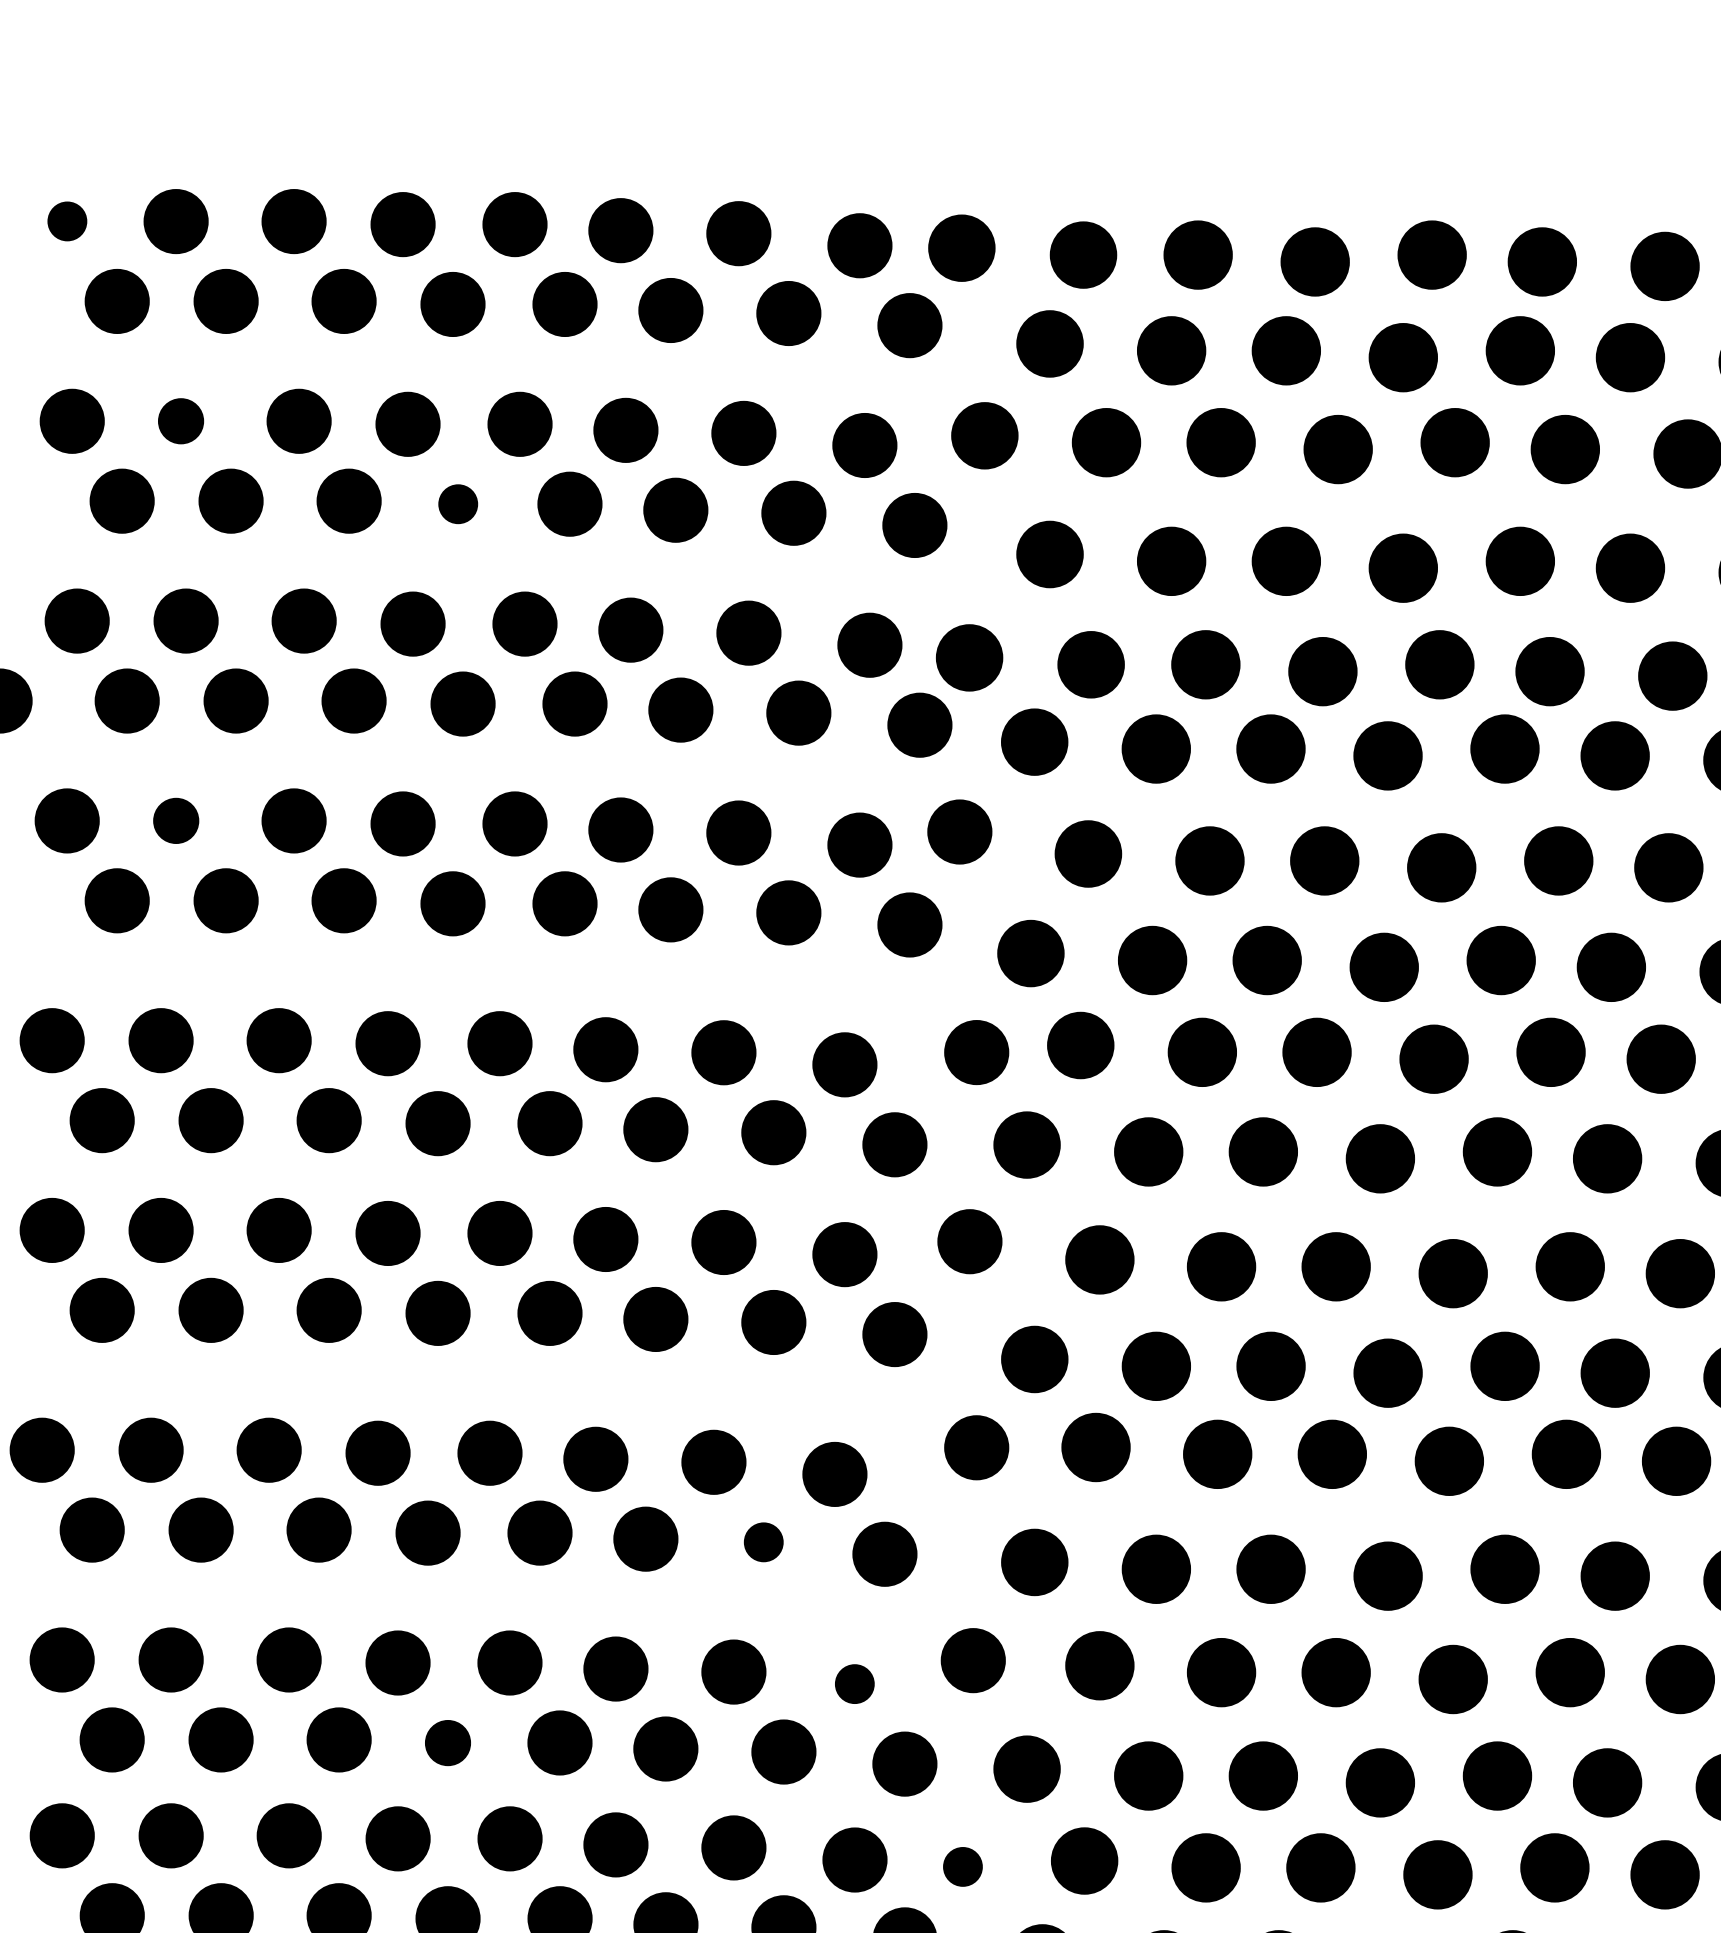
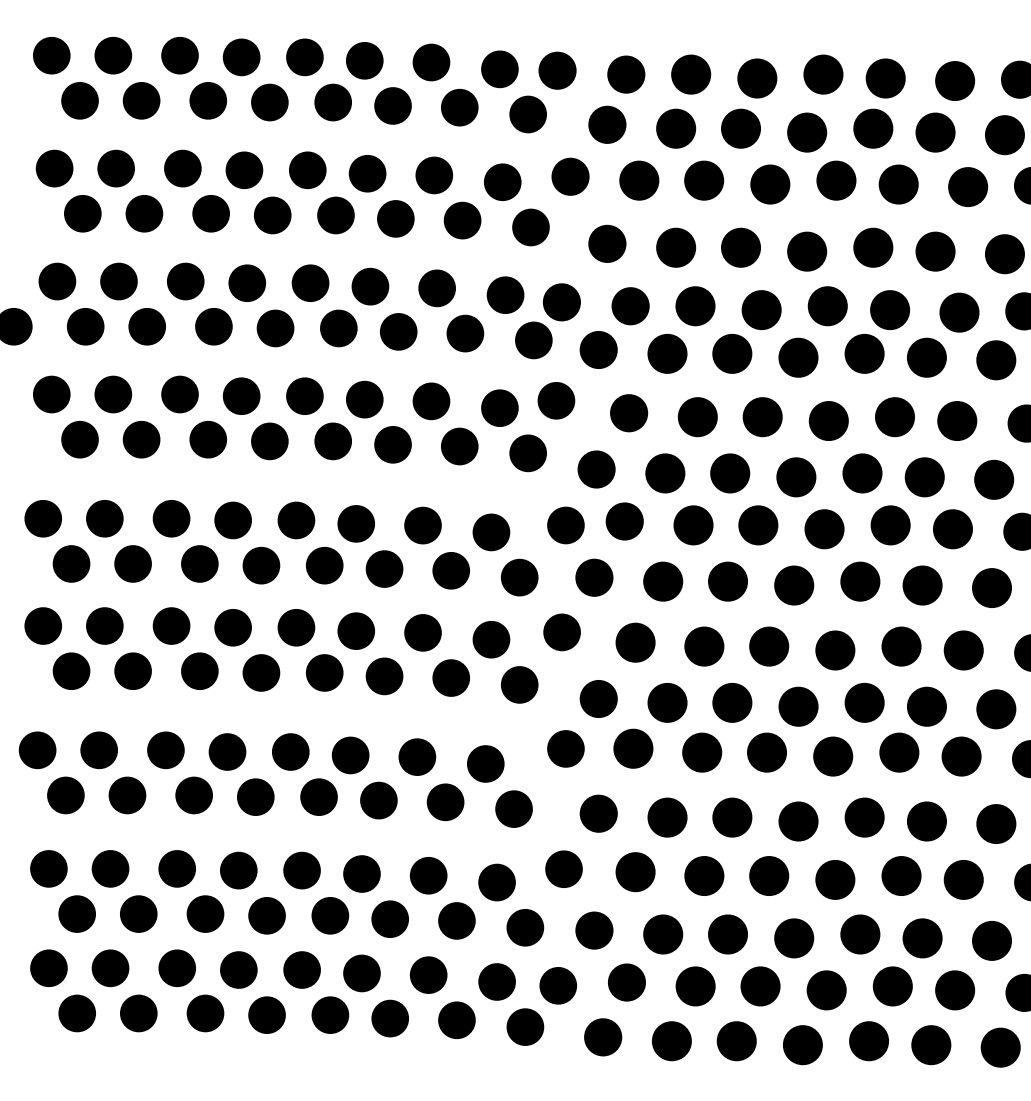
part: (66, 221) -> (51, 55), size x1.67
part: (179, 421) -> (115, 168), size x1.43
part: (457, 504) -> (272, 215), size x1.67
part: (176, 820) -> (113, 394), size x1.43
part: (763, 1542) -> (445, 802), size x1.67
part: (853, 1684) -> (496, 882), size x1.67
part: (447, 1742) -> (266, 915), size x1.43
part: (961, 1866) -> (557, 985), size x1.67

